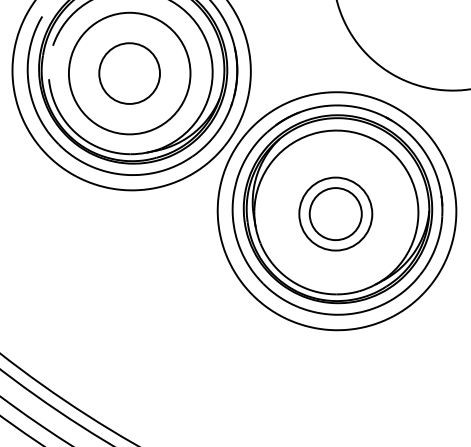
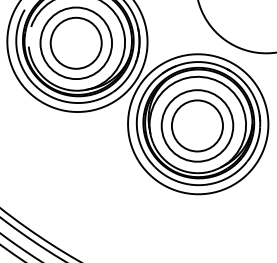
circle: (128, 72) -> (75, 42), size x1.43
part: (335, 213) -> (197, 125), size x1.67

